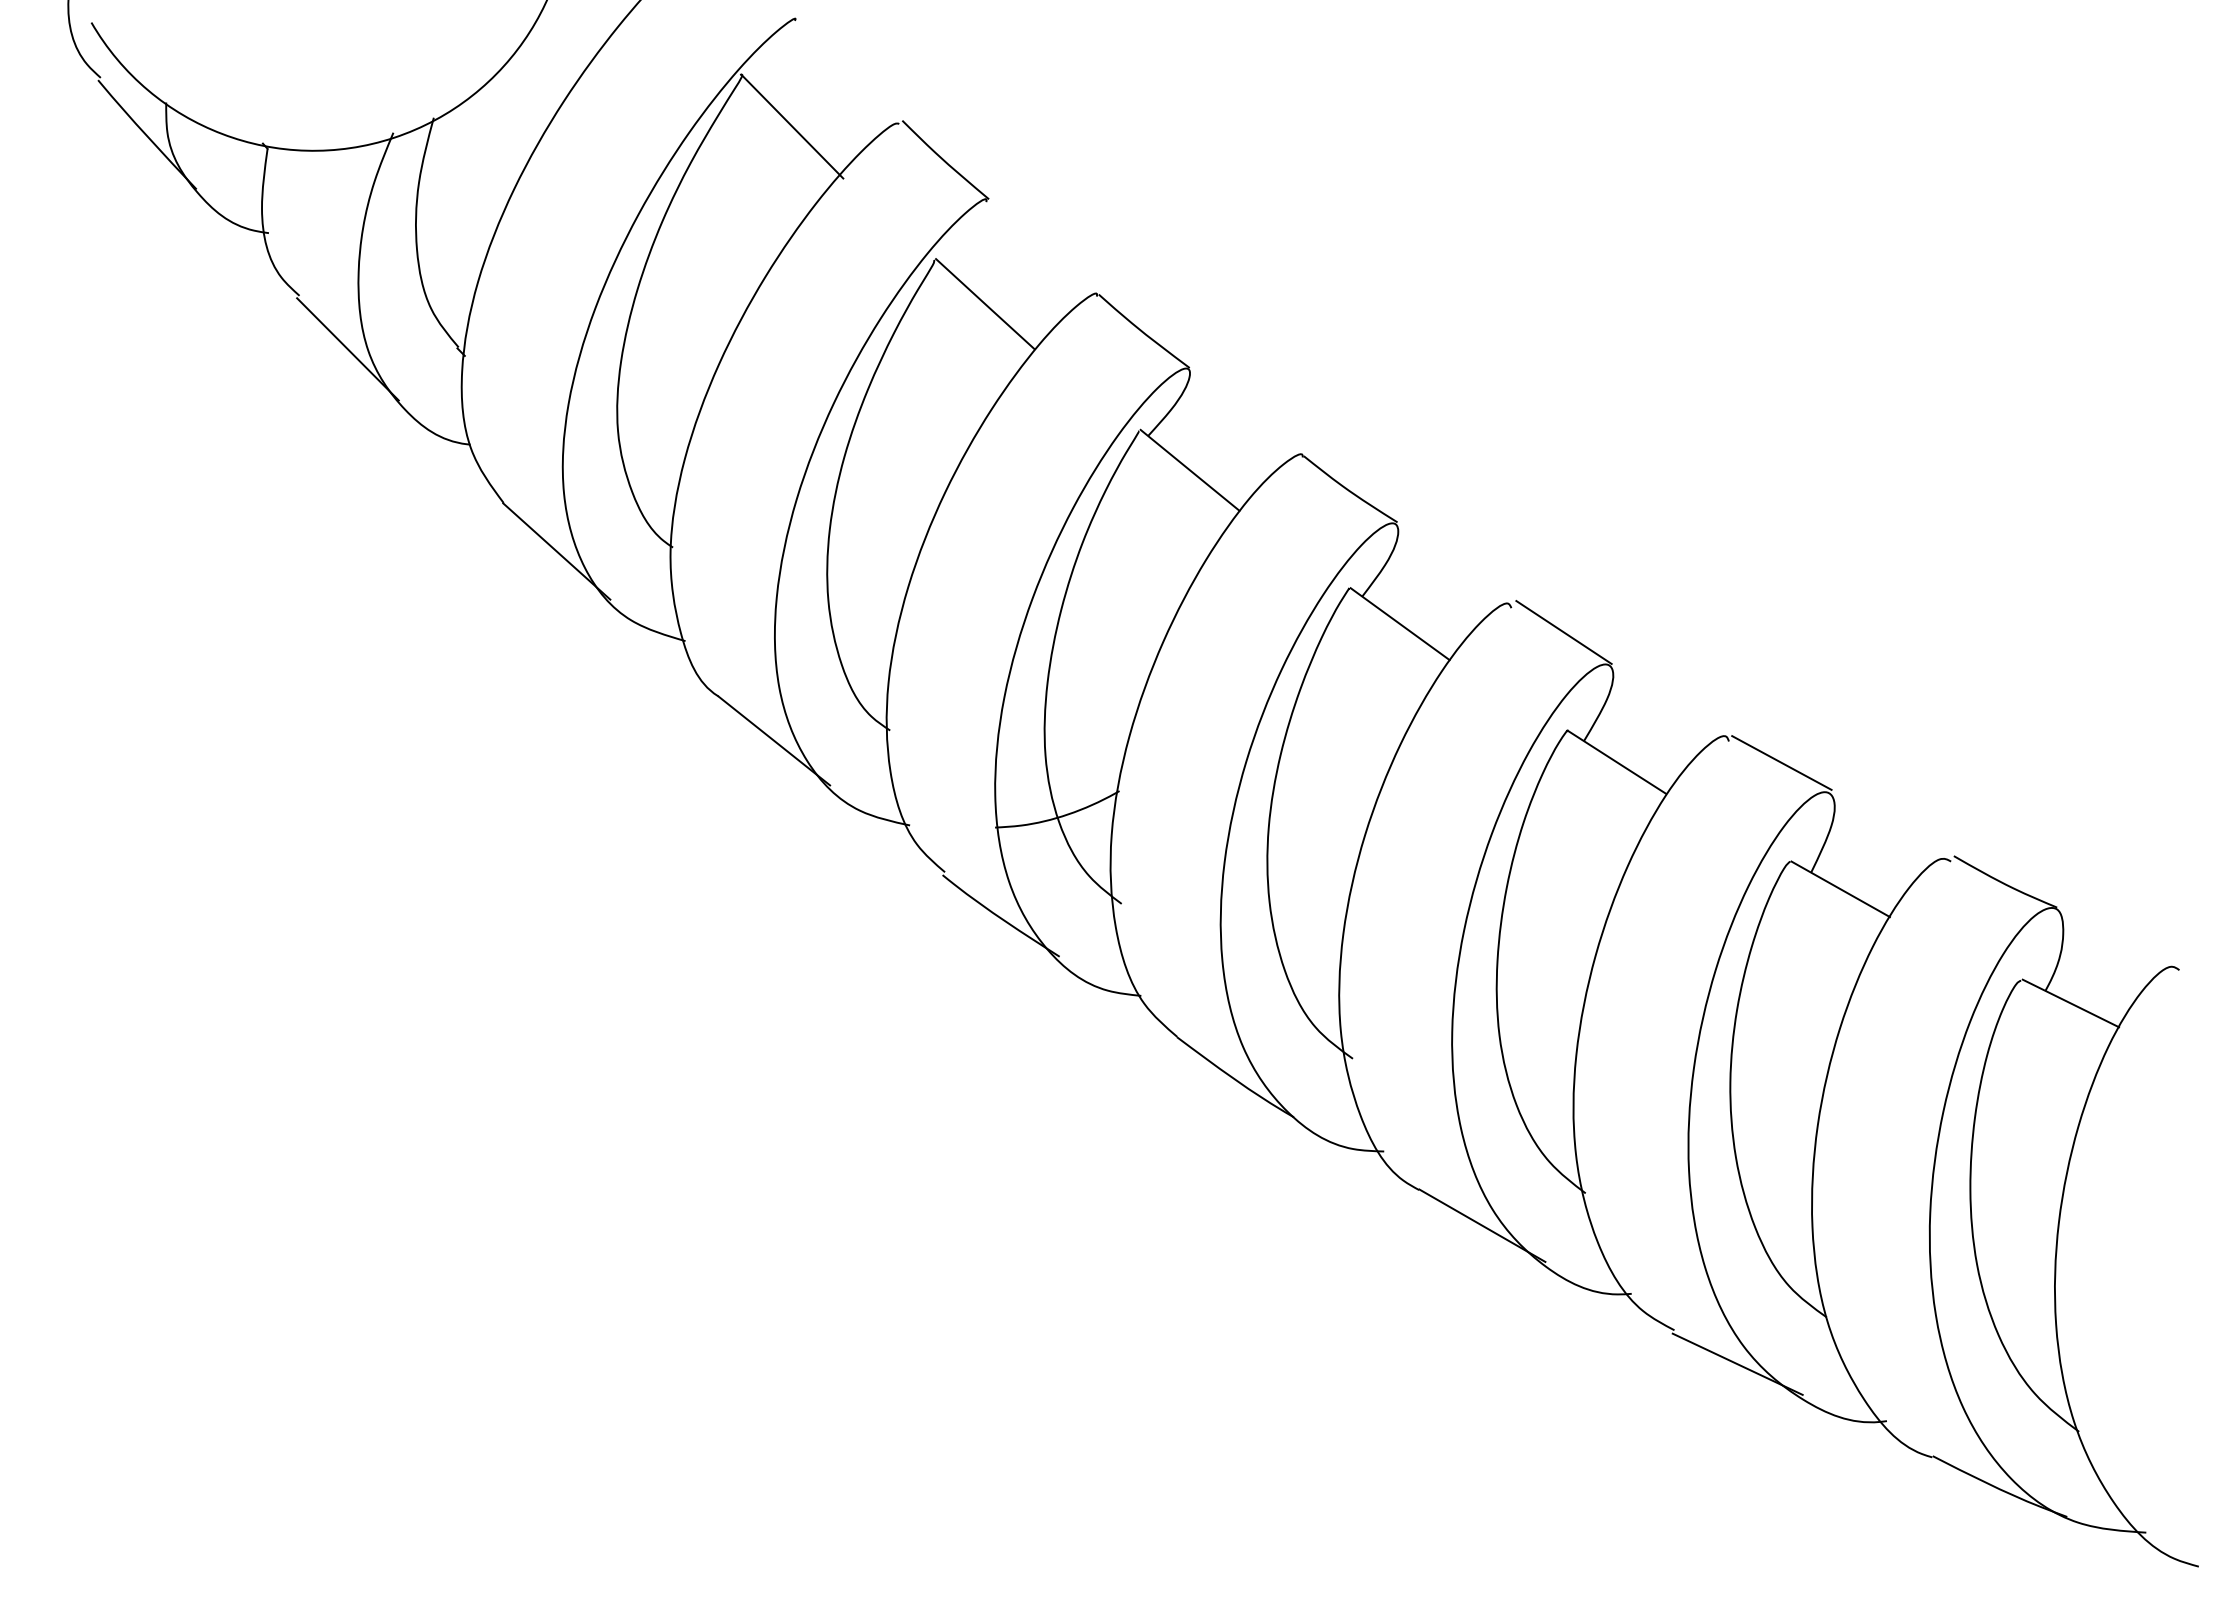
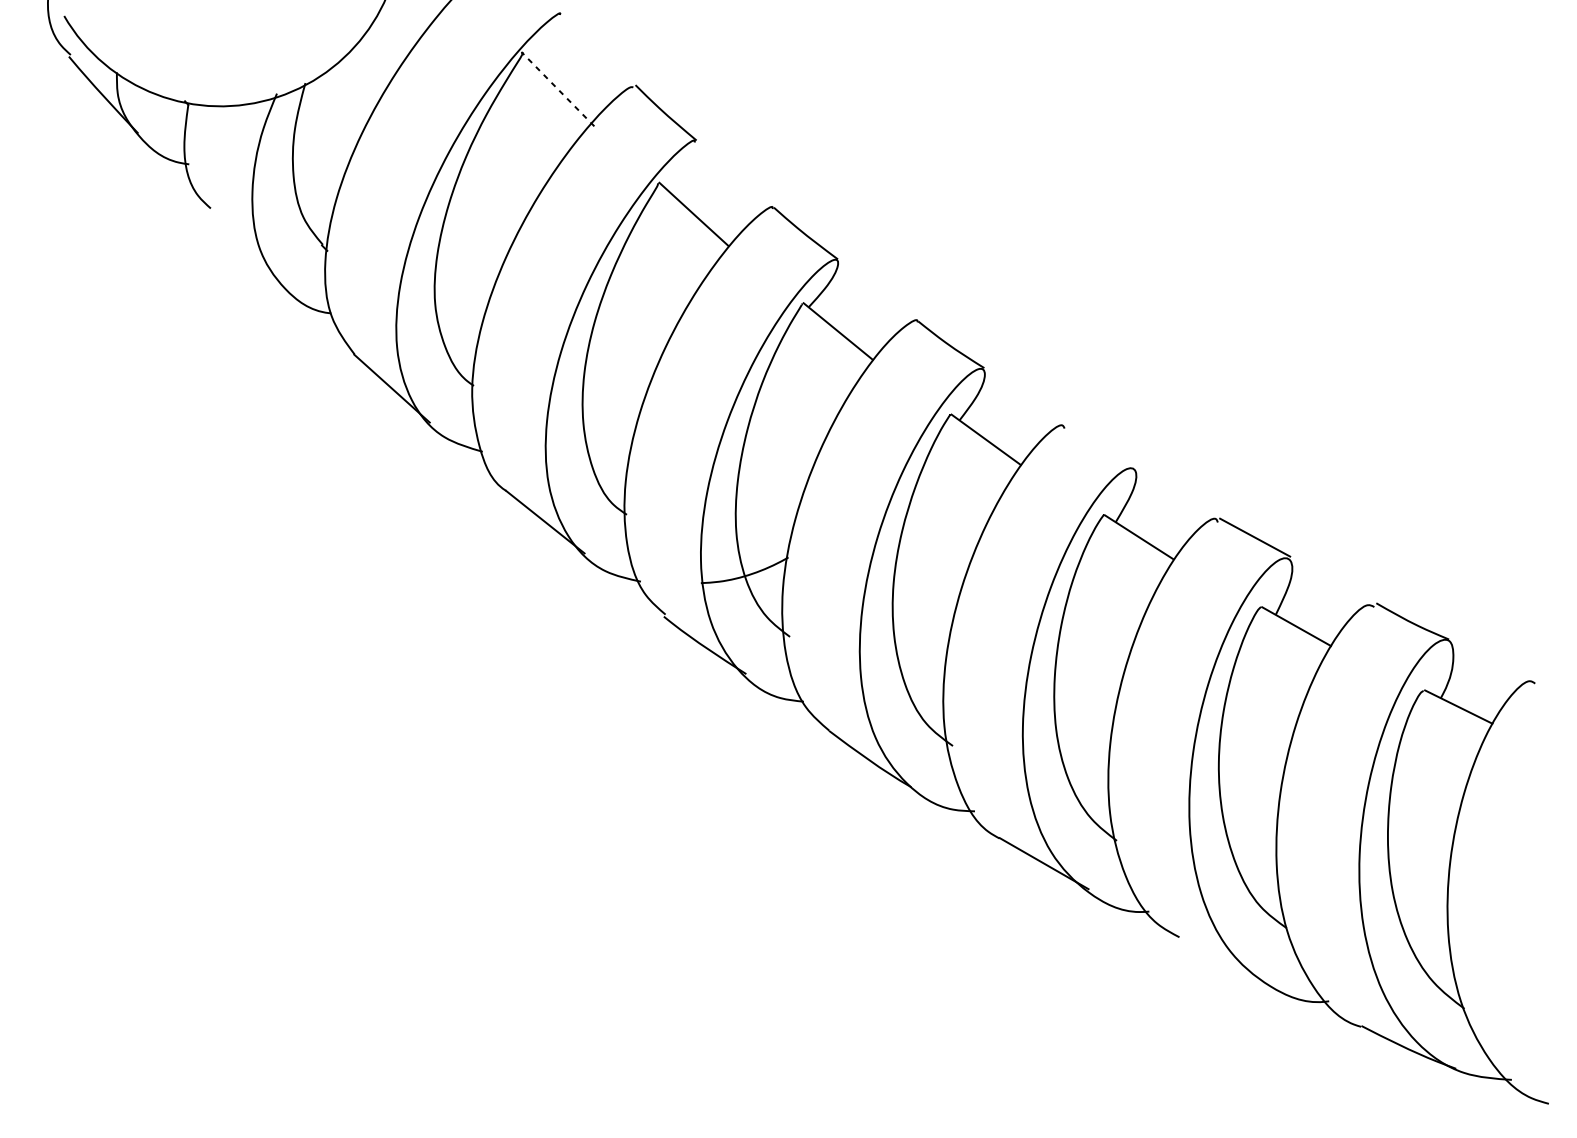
line: (792, 126) -> (558, 89), solid -> dashed
line: (347, 349) -> (244, 246), removed
line: (1563, 632) -> (1101, 445), removed
line: (1737, 1363) -> (1223, 960), removed

